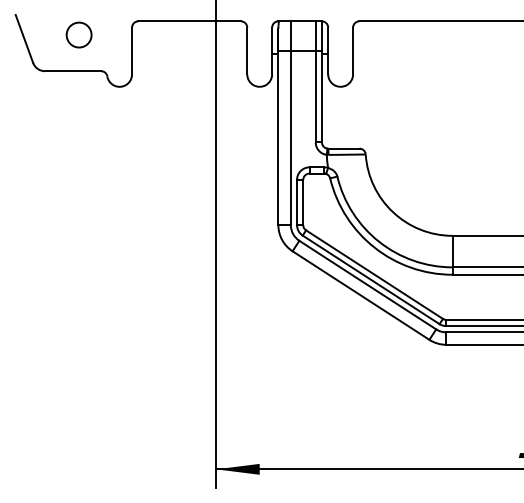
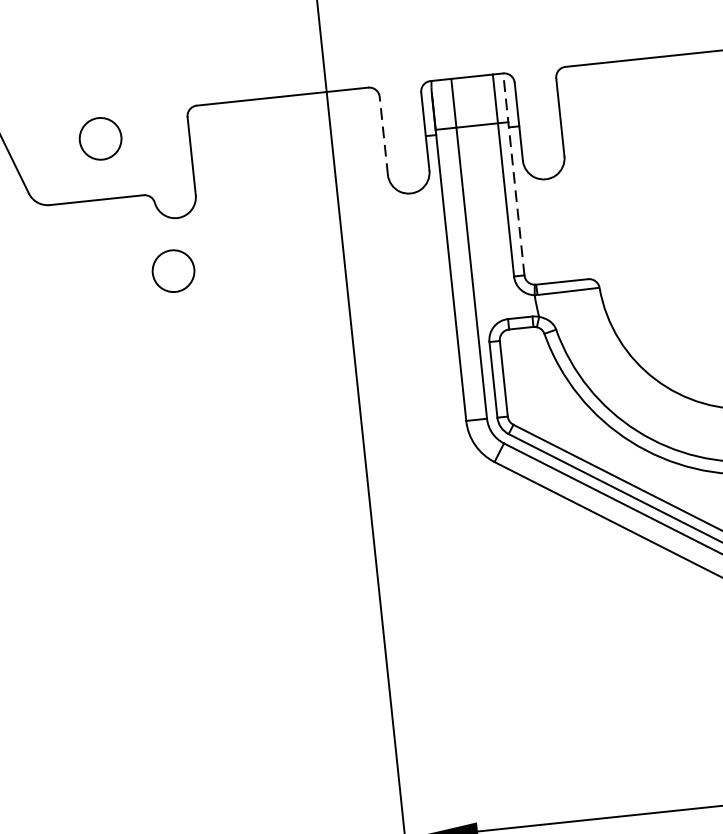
line: (247, 50) -> (384, 135), solid -> dashed
line: (321, 81) -> (513, 173), solid -> dashed
circle: (113, 117) -> (172, 270), added

